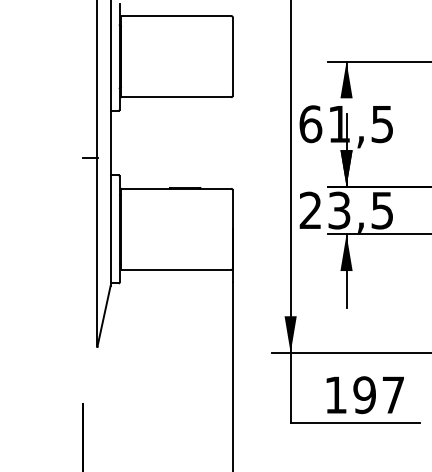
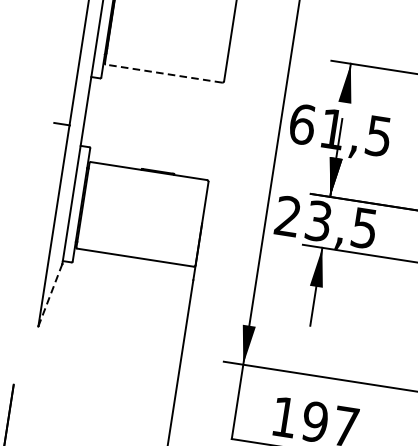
line: (176, 97) -> (163, 73), solid -> dashed
line: (104, 316) -> (50, 295), solid -> dashed

